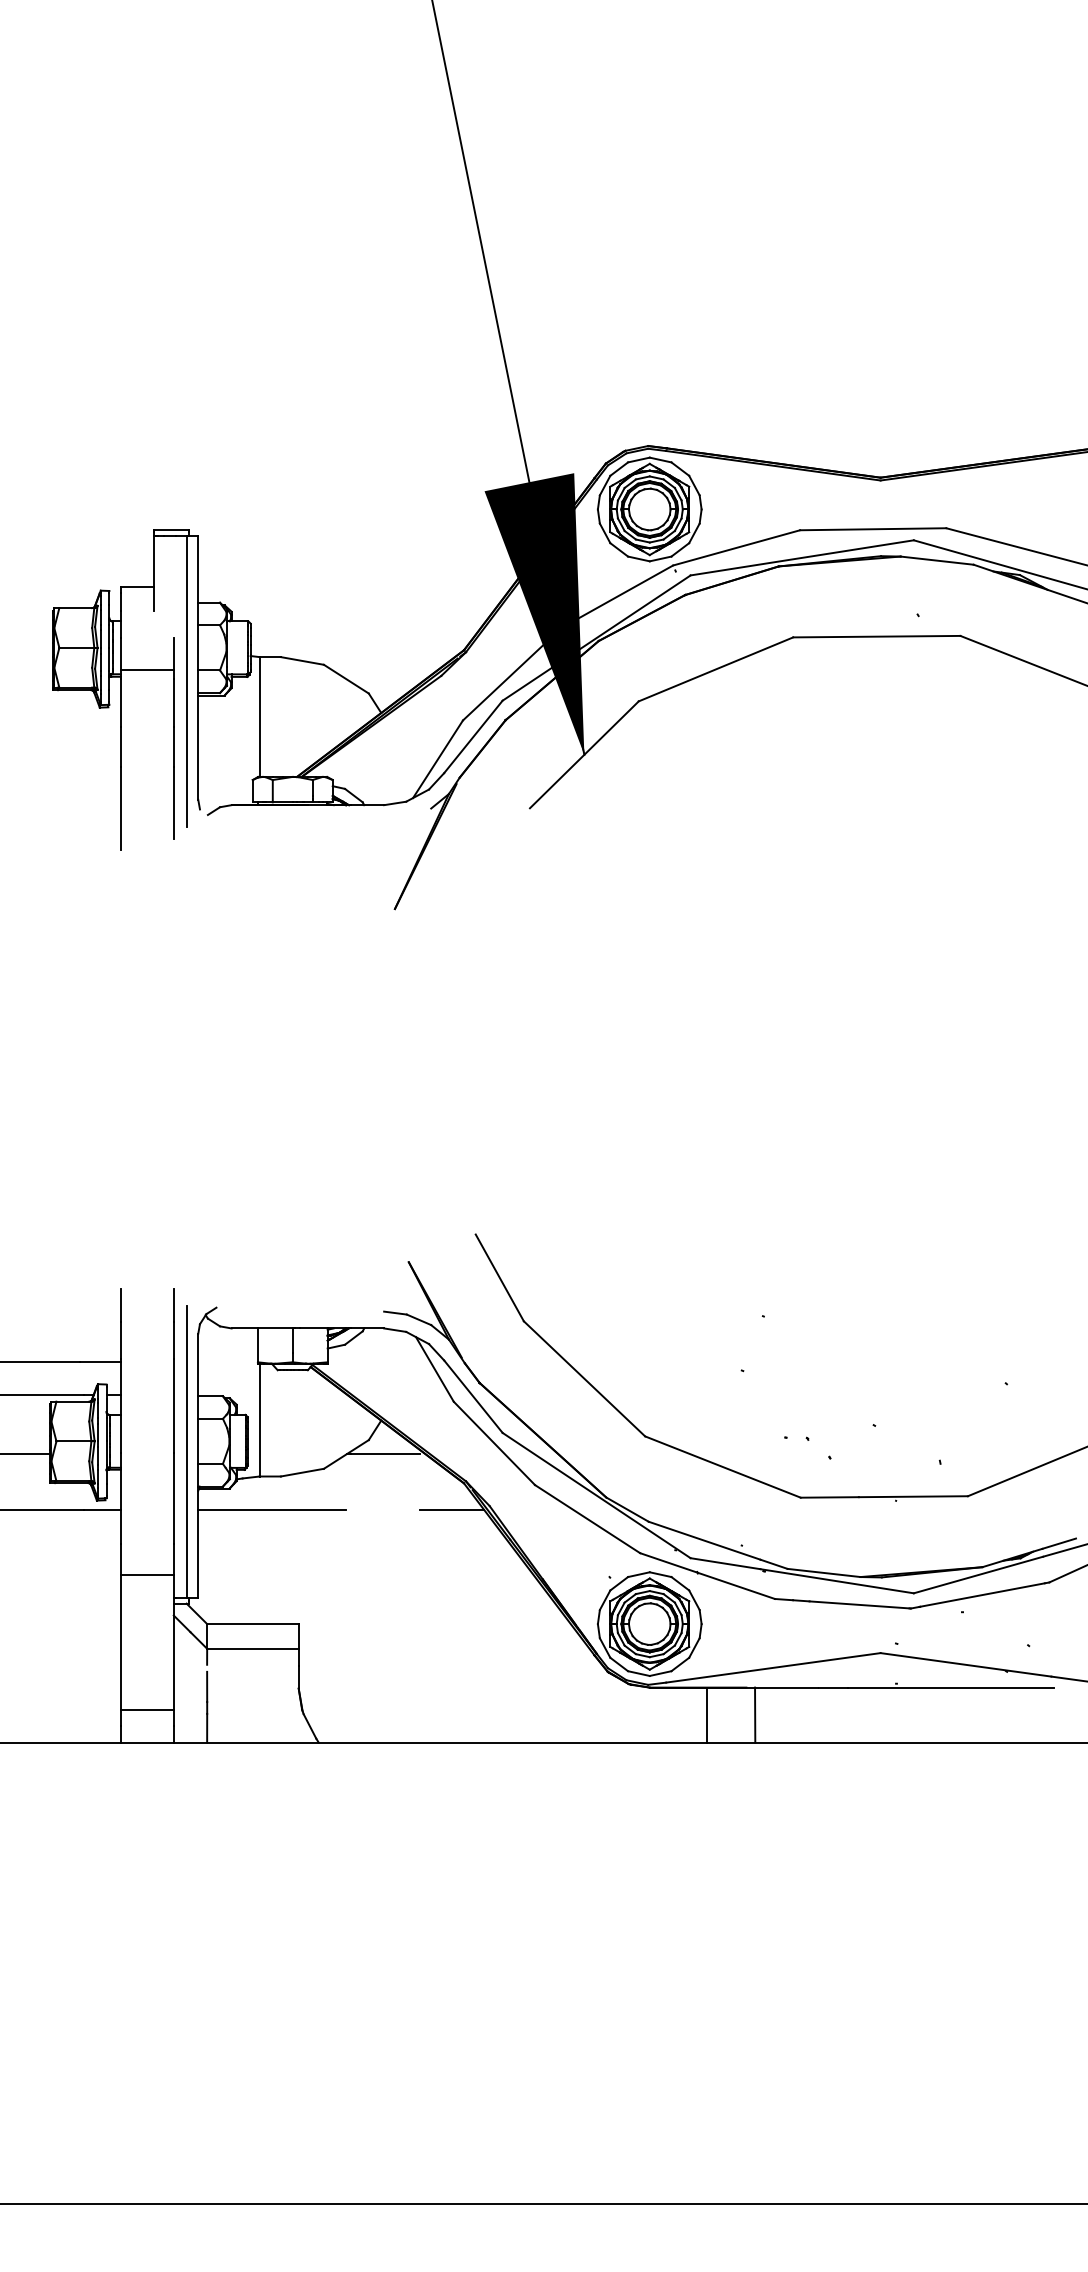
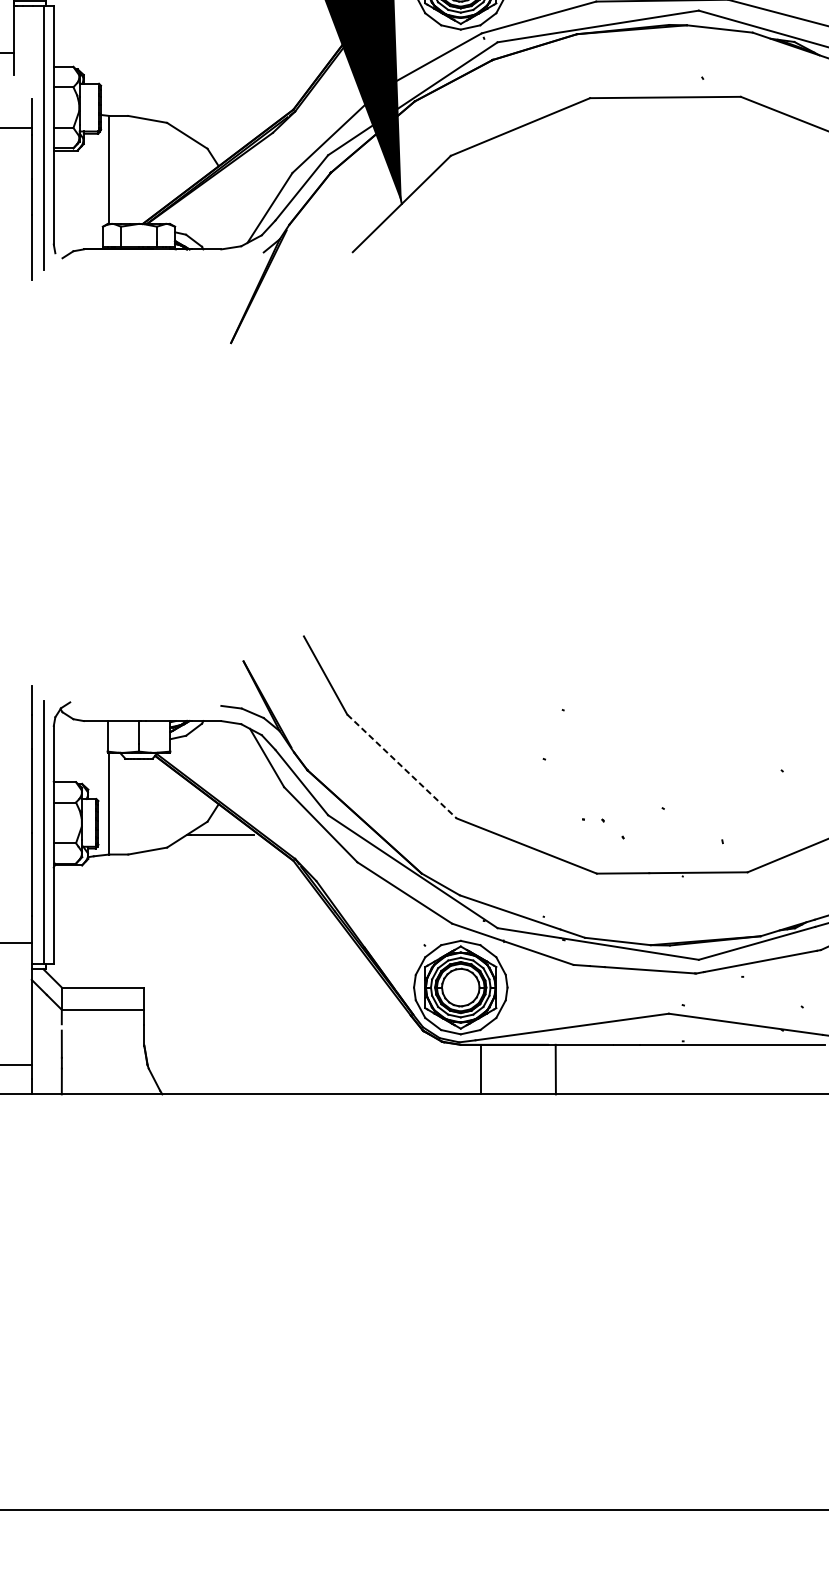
line: (584, 1378) -> (401, 766), solid -> dashed
line: (272, 1509) -> (120, 884), removed
line: (451, 1509) -> (282, 884), removed
line: (706, 1714) -> (480, 1069), moved

